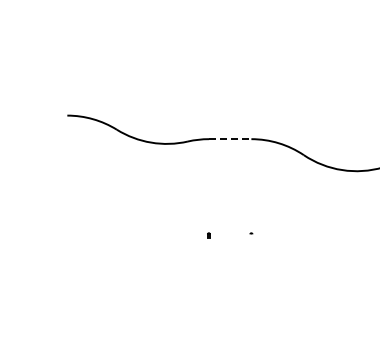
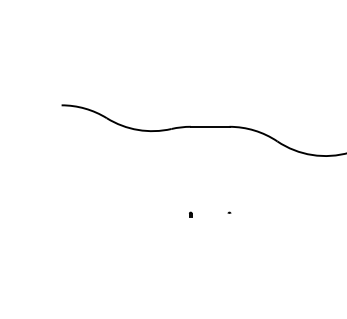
line: (230, 139) -> (210, 127), dashed -> solid

